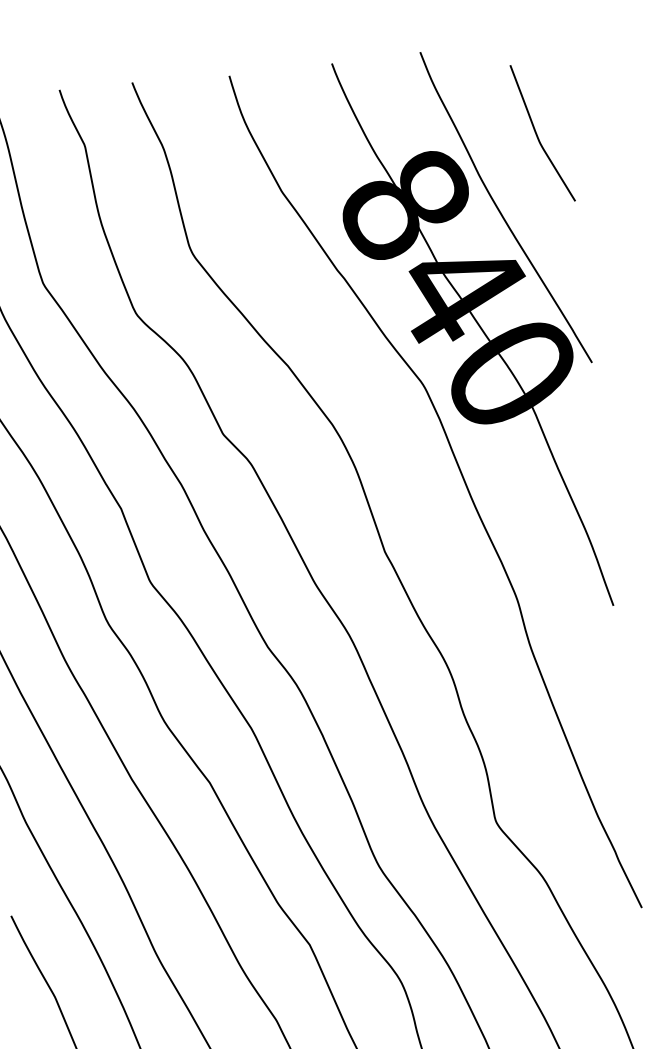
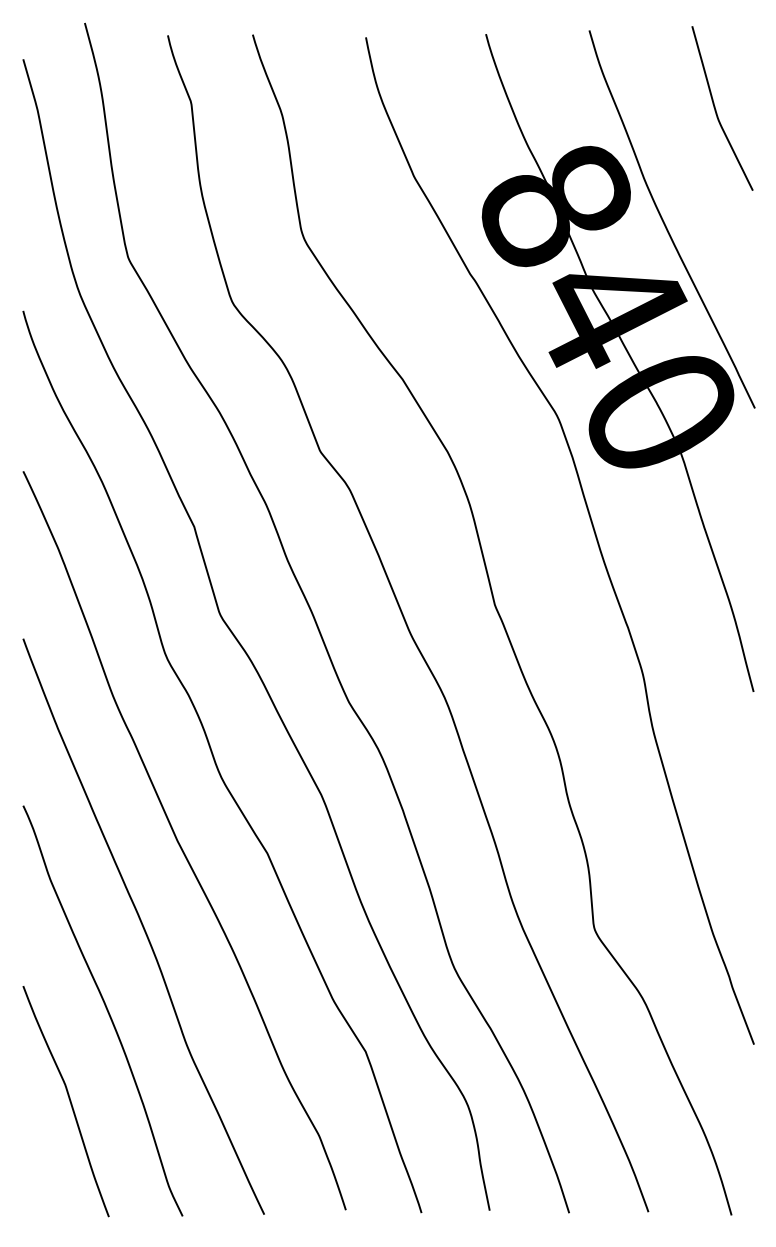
curve: (537, 134) -> (716, 109), moved

